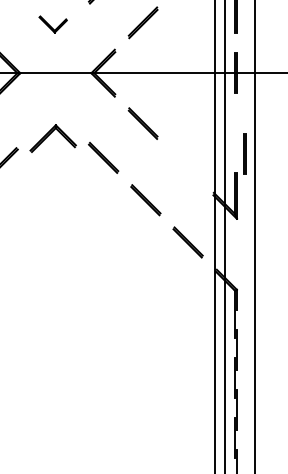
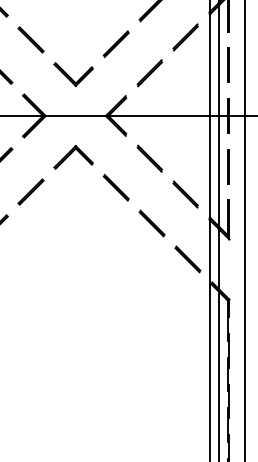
part: (53, 24) -> (73, 74), size x1.67
part: (53, 137) -> (73, 156), moved
line: (245, 154) -> (228, 166), moved
line: (185, 165) -> (185, 194), added

